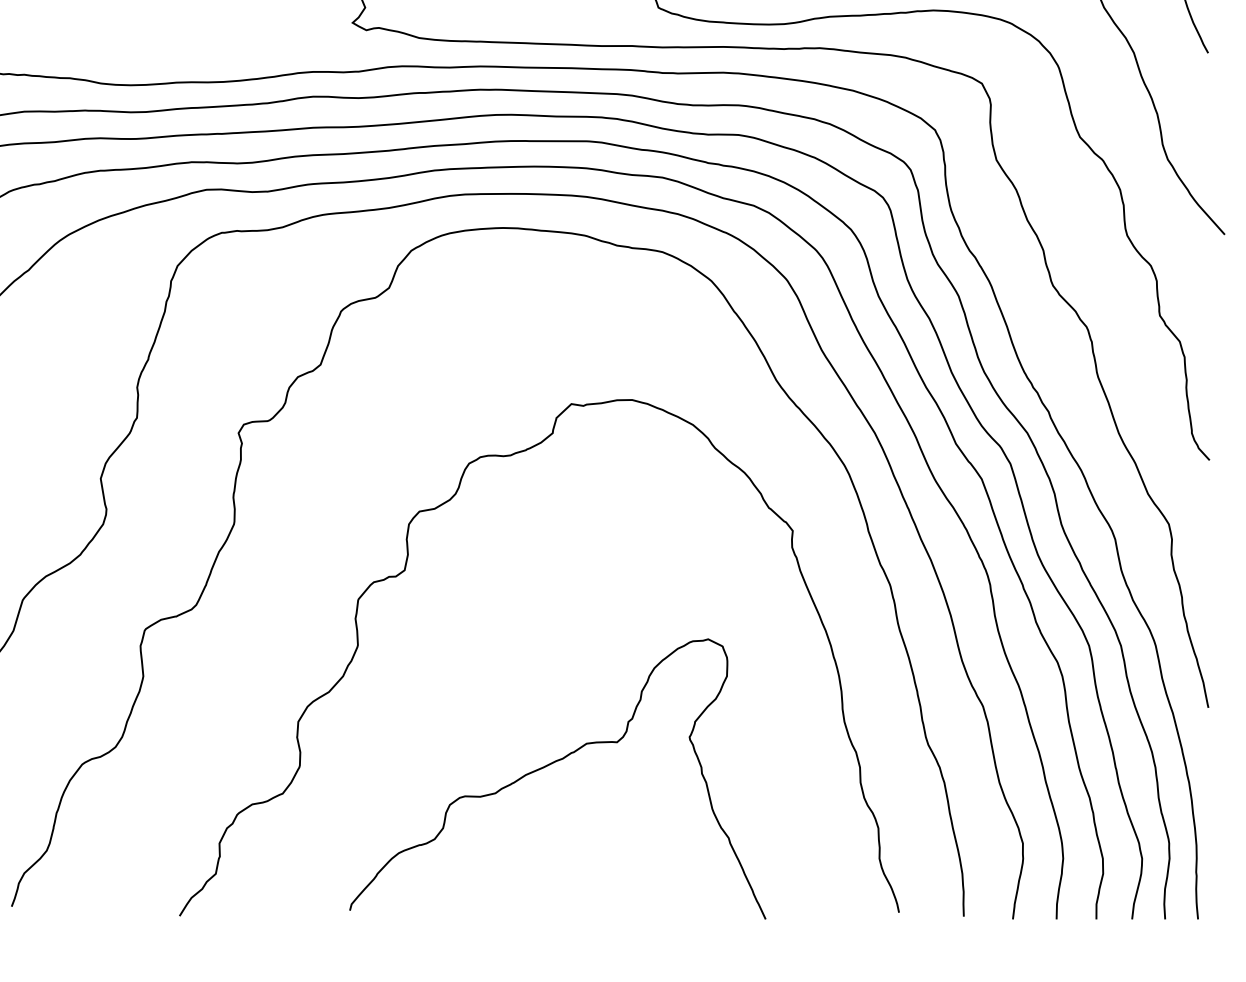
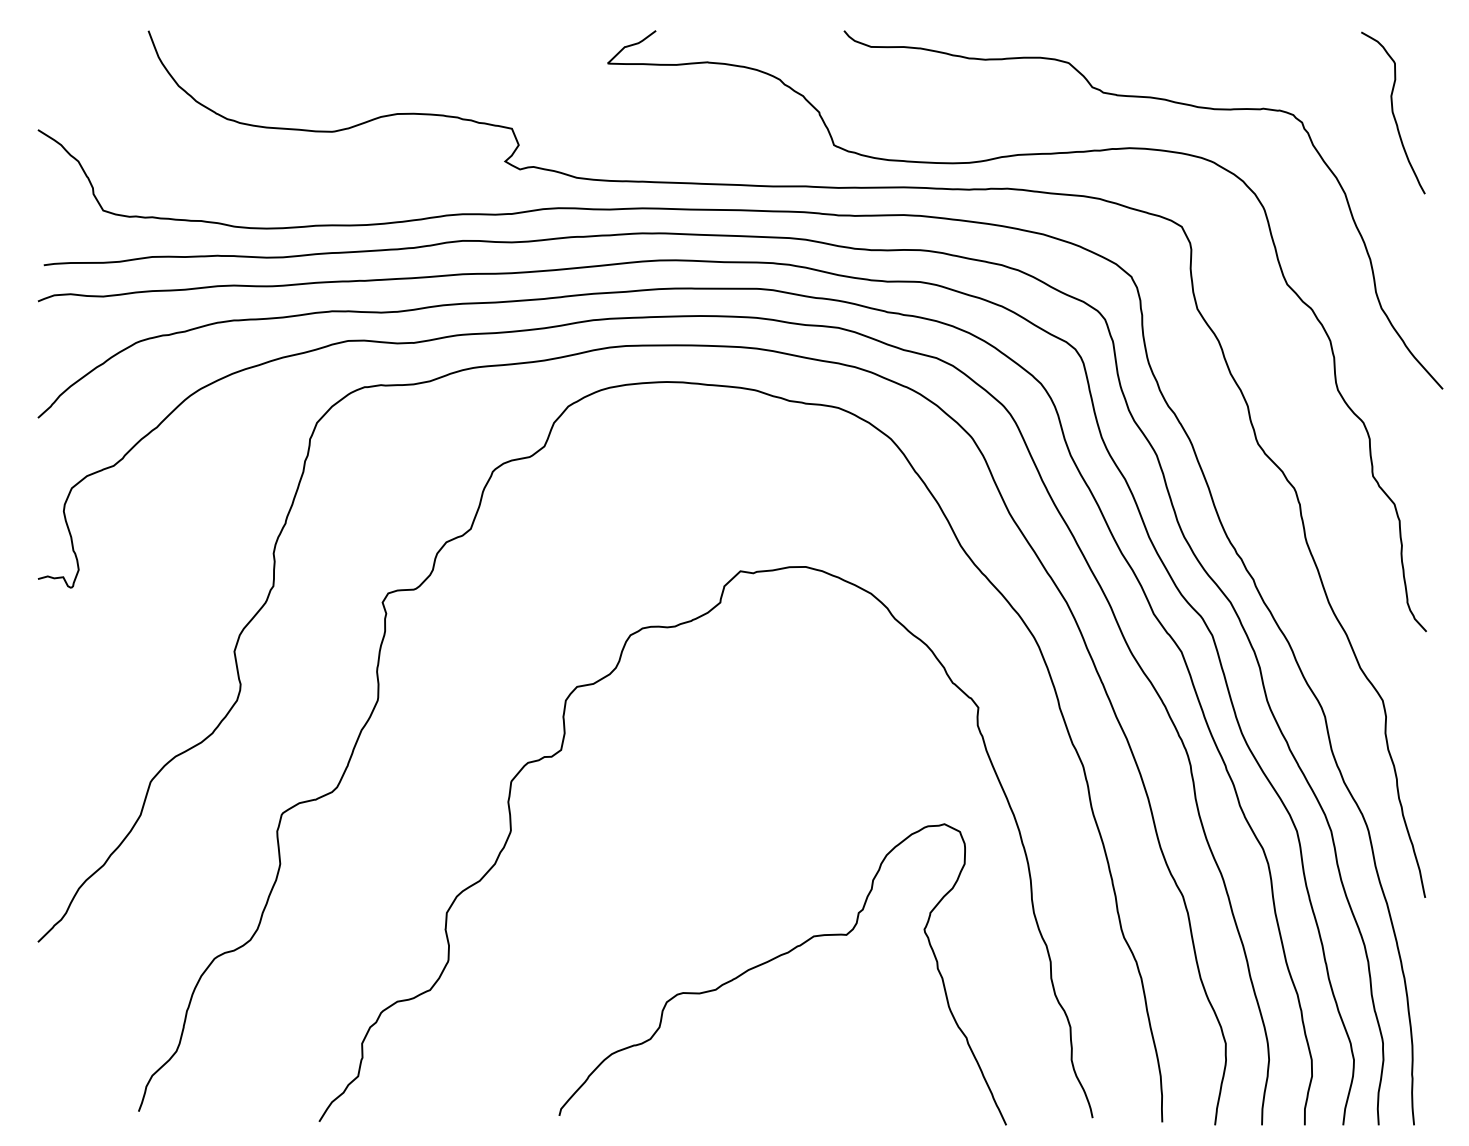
curve: (550, 765) -> (774, 959), moved

